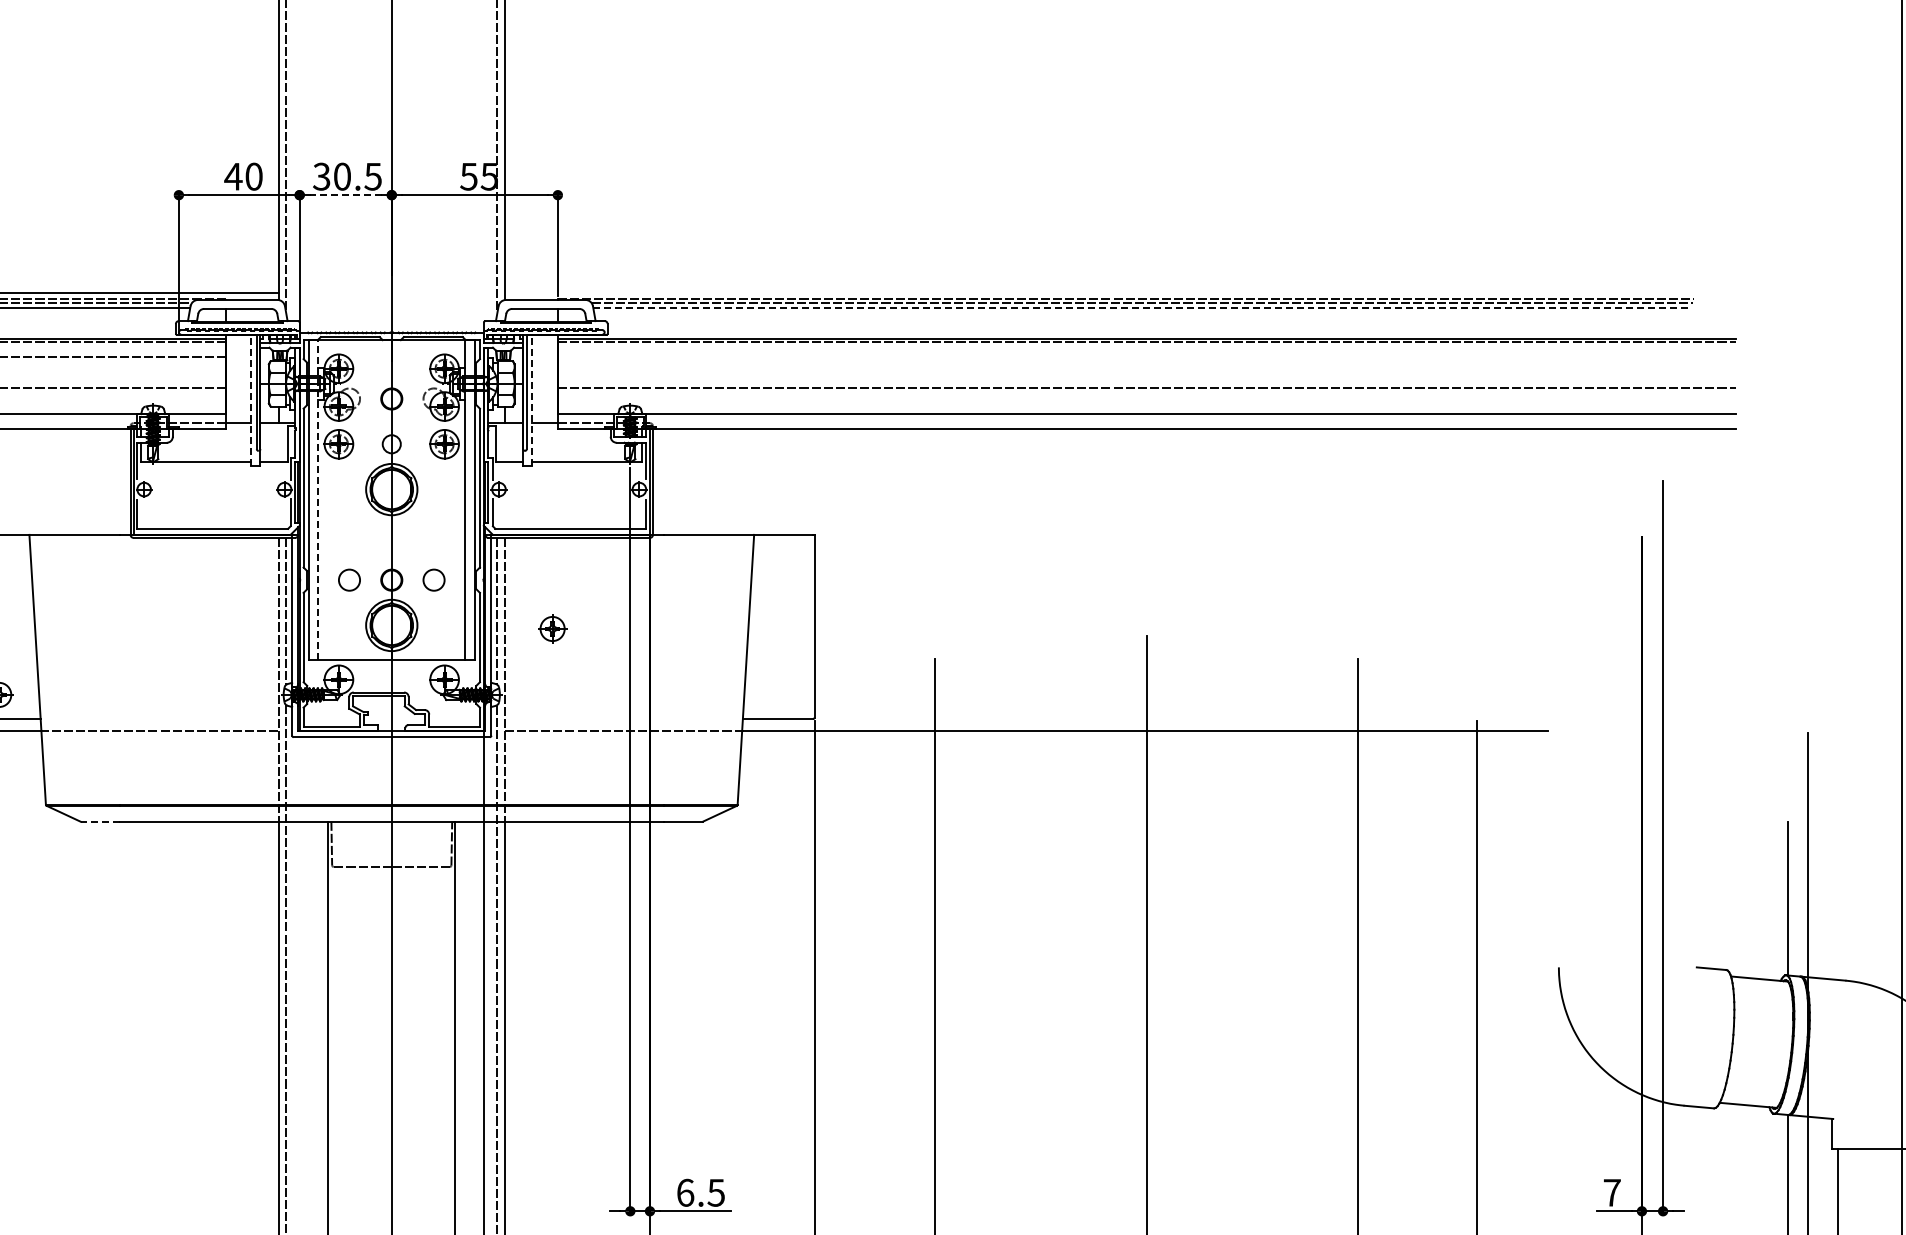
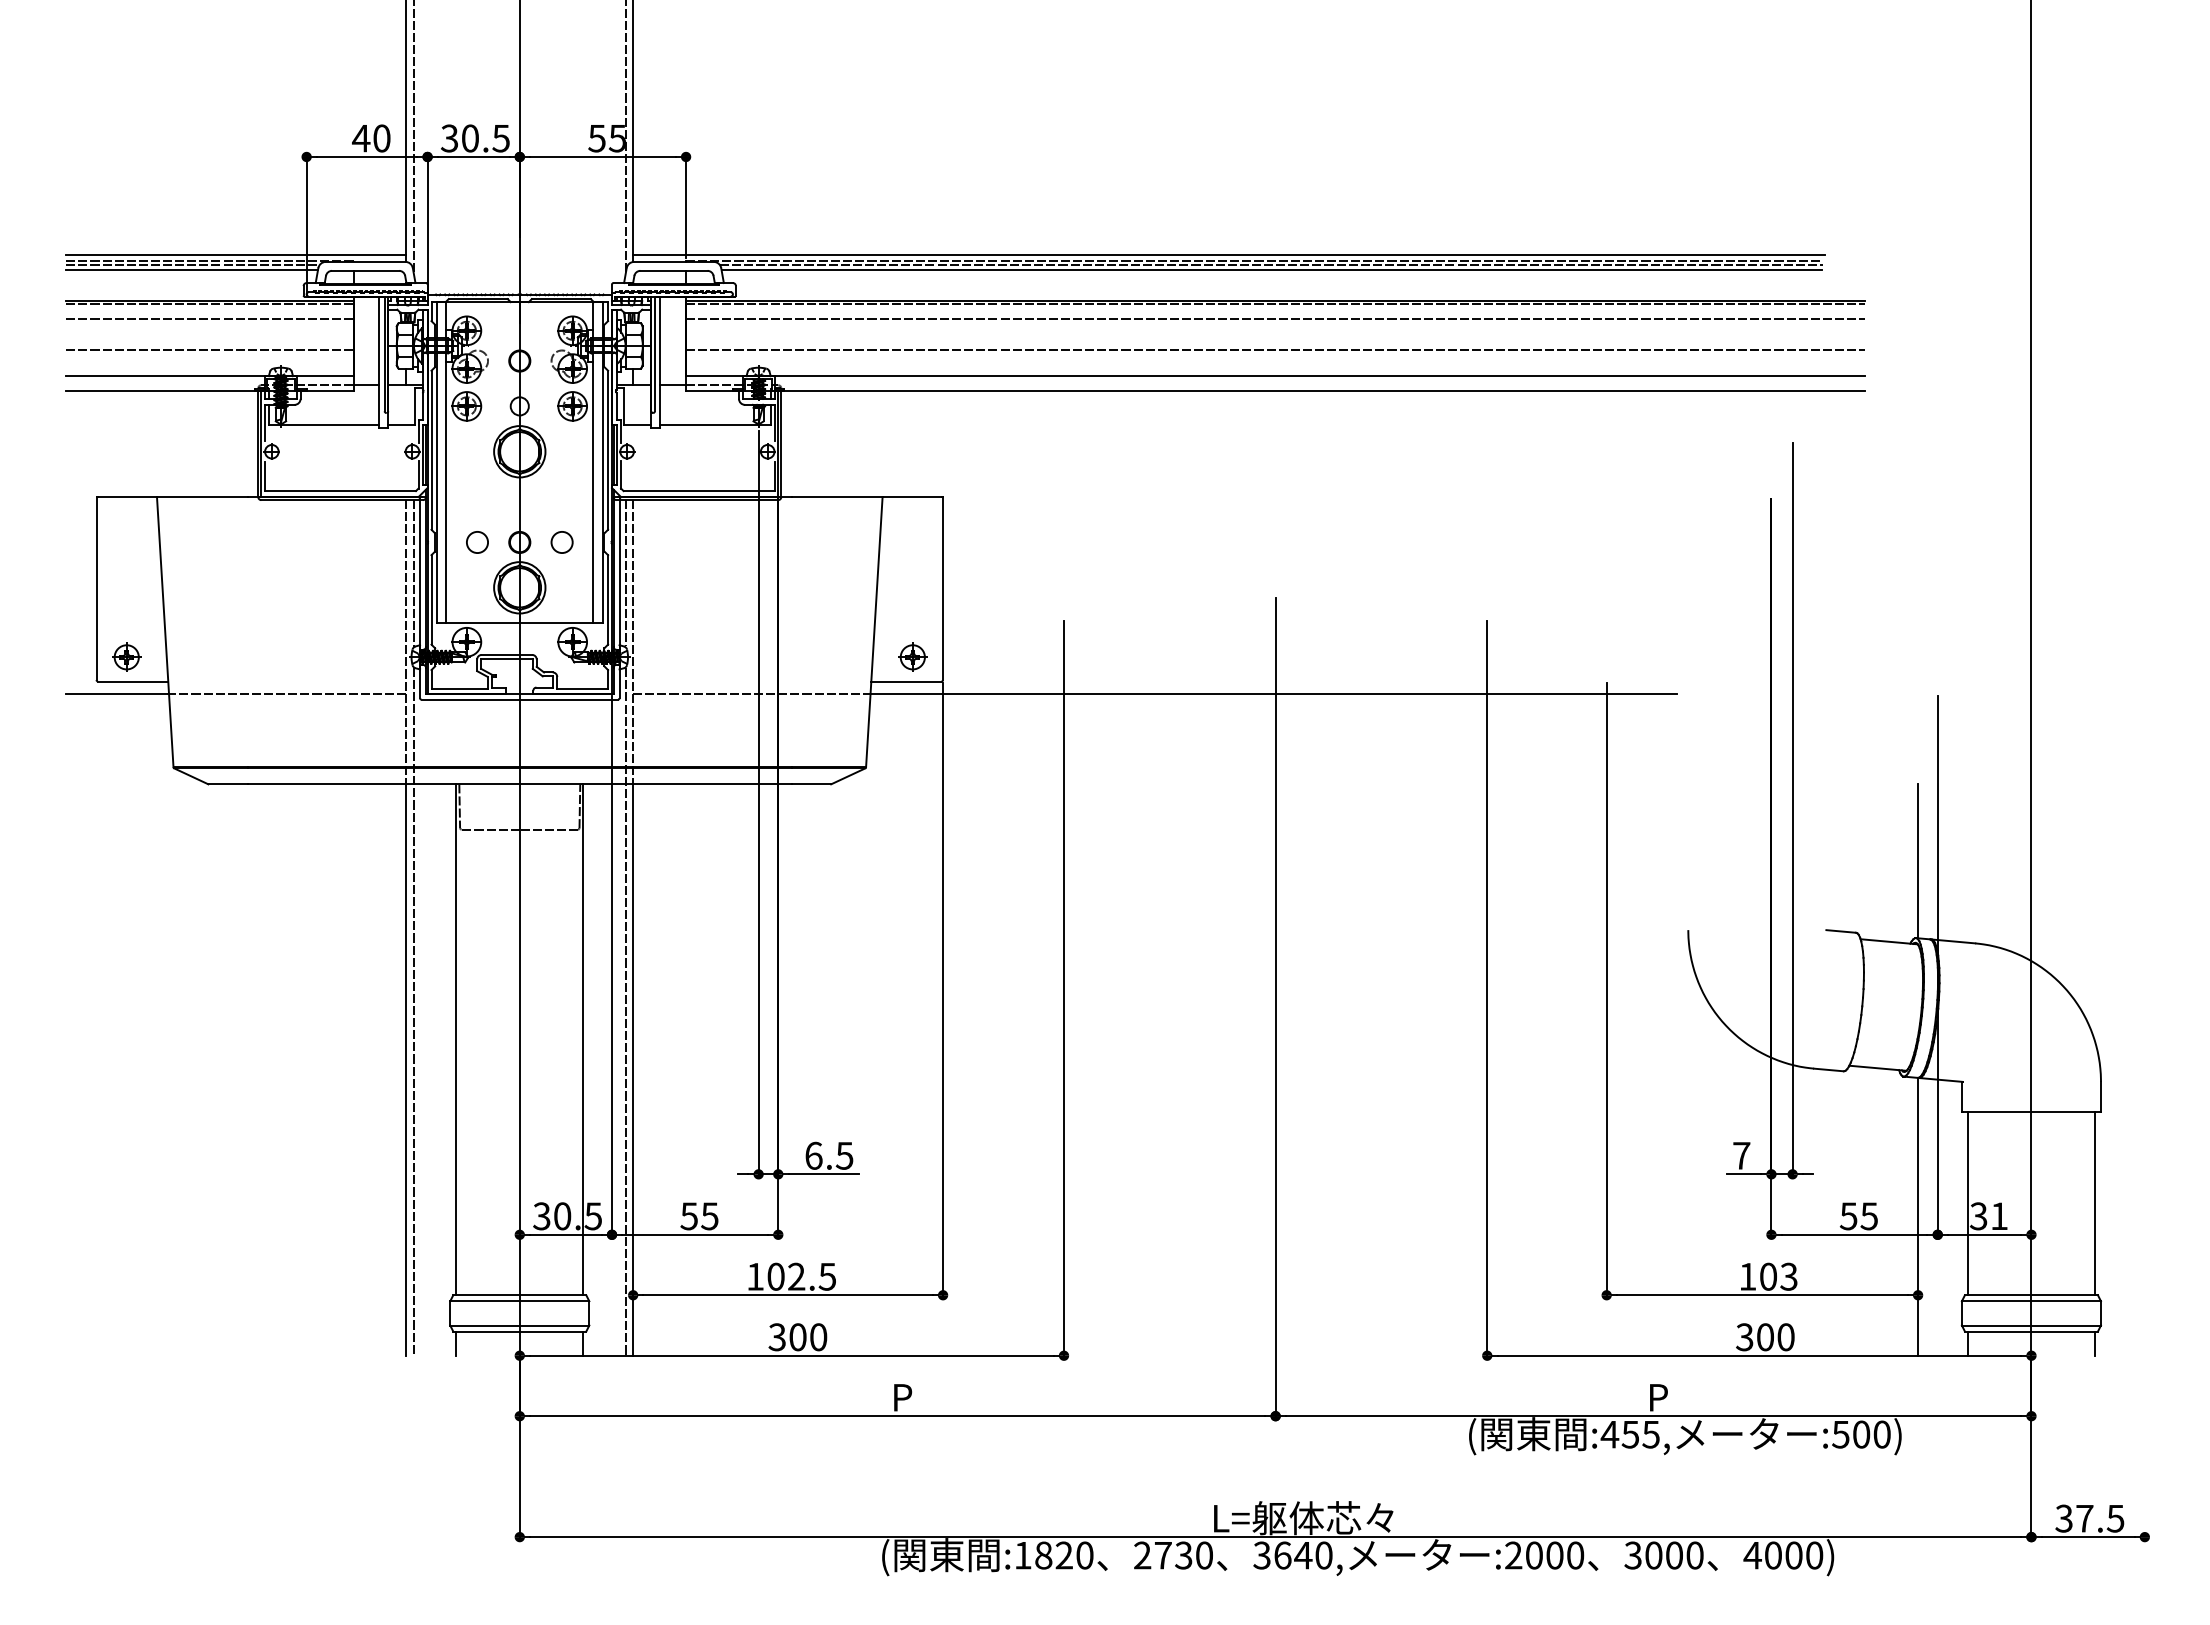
line: (345, 194) -> (473, 156), dashed -> solid
line: (1100, 293) -> (1229, 255), added
line: (1143, 308) -> (1272, 270), dashed -> solid
line: (1146, 356) -> (1275, 318), added
line: (251, 400) -> (379, 362), dashed -> solid
line: (532, 400) -> (660, 362), dashed -> solid
line: (318, 499) -> (446, 461), dashed -> solid
part: (552, 628) -> (912, 656), moved
line: (100, 821) -> (228, 784), dashed -> solid

